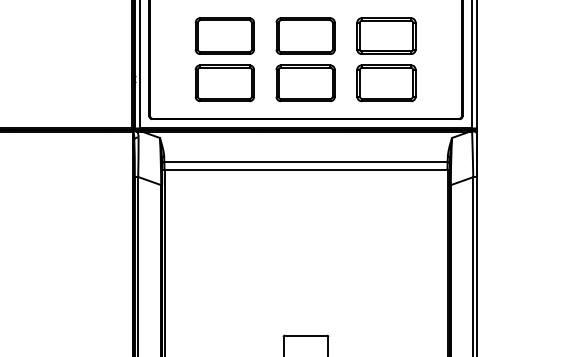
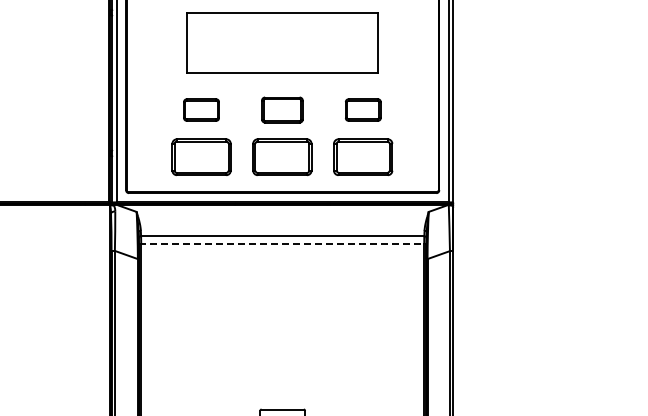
part: (224, 35) -> (201, 109), size x0.6
part: (305, 35) -> (282, 109), size x0.7
part: (386, 35) -> (363, 109), size x0.6
line: (305, 170) -> (282, 244), solid -> dashed

